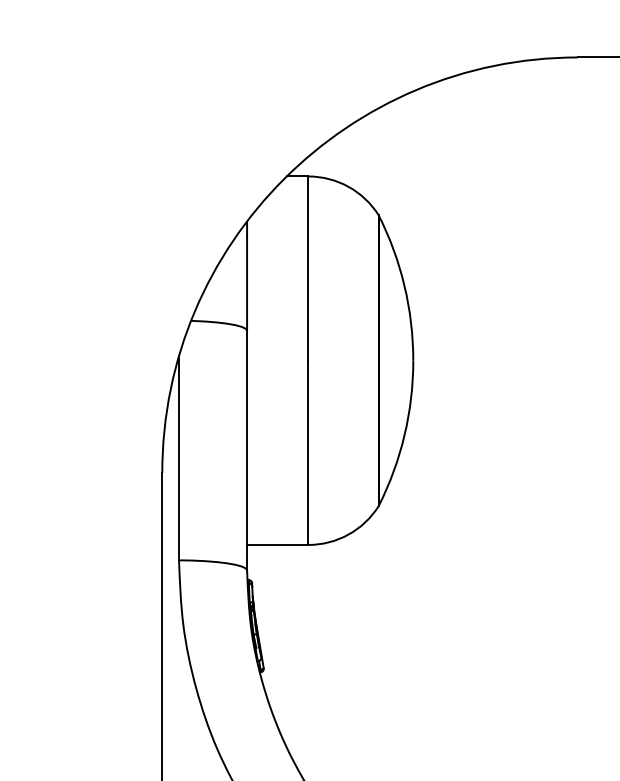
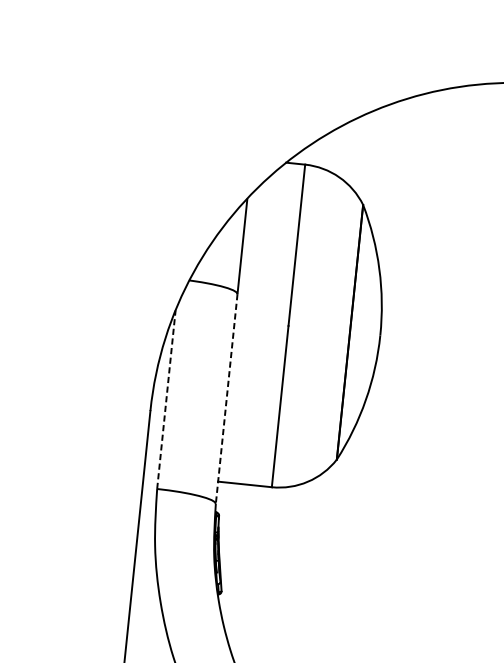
line: (247, 450) -> (227, 399), solid -> dashed
line: (179, 457) -> (166, 398), solid -> dashed

